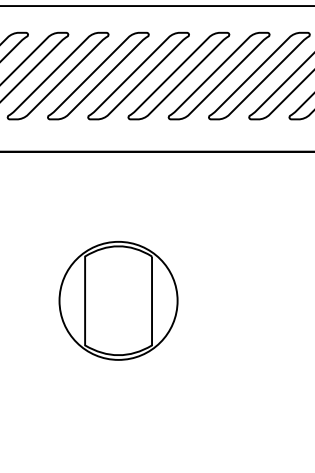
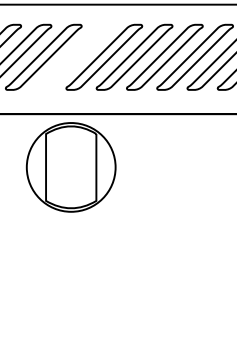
part: (97, 74) -> (73, 56), removed
part: (117, 300) -> (70, 167), moved

